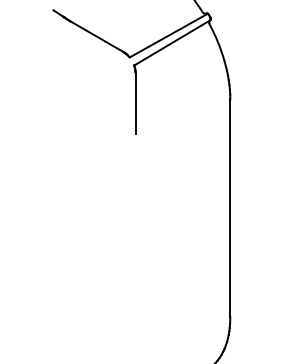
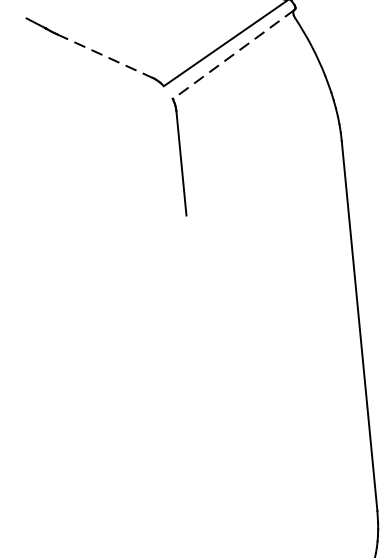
line: (96, 36) -> (104, 55), solid -> dashed
line: (171, 43) -> (232, 55), solid -> dashed

